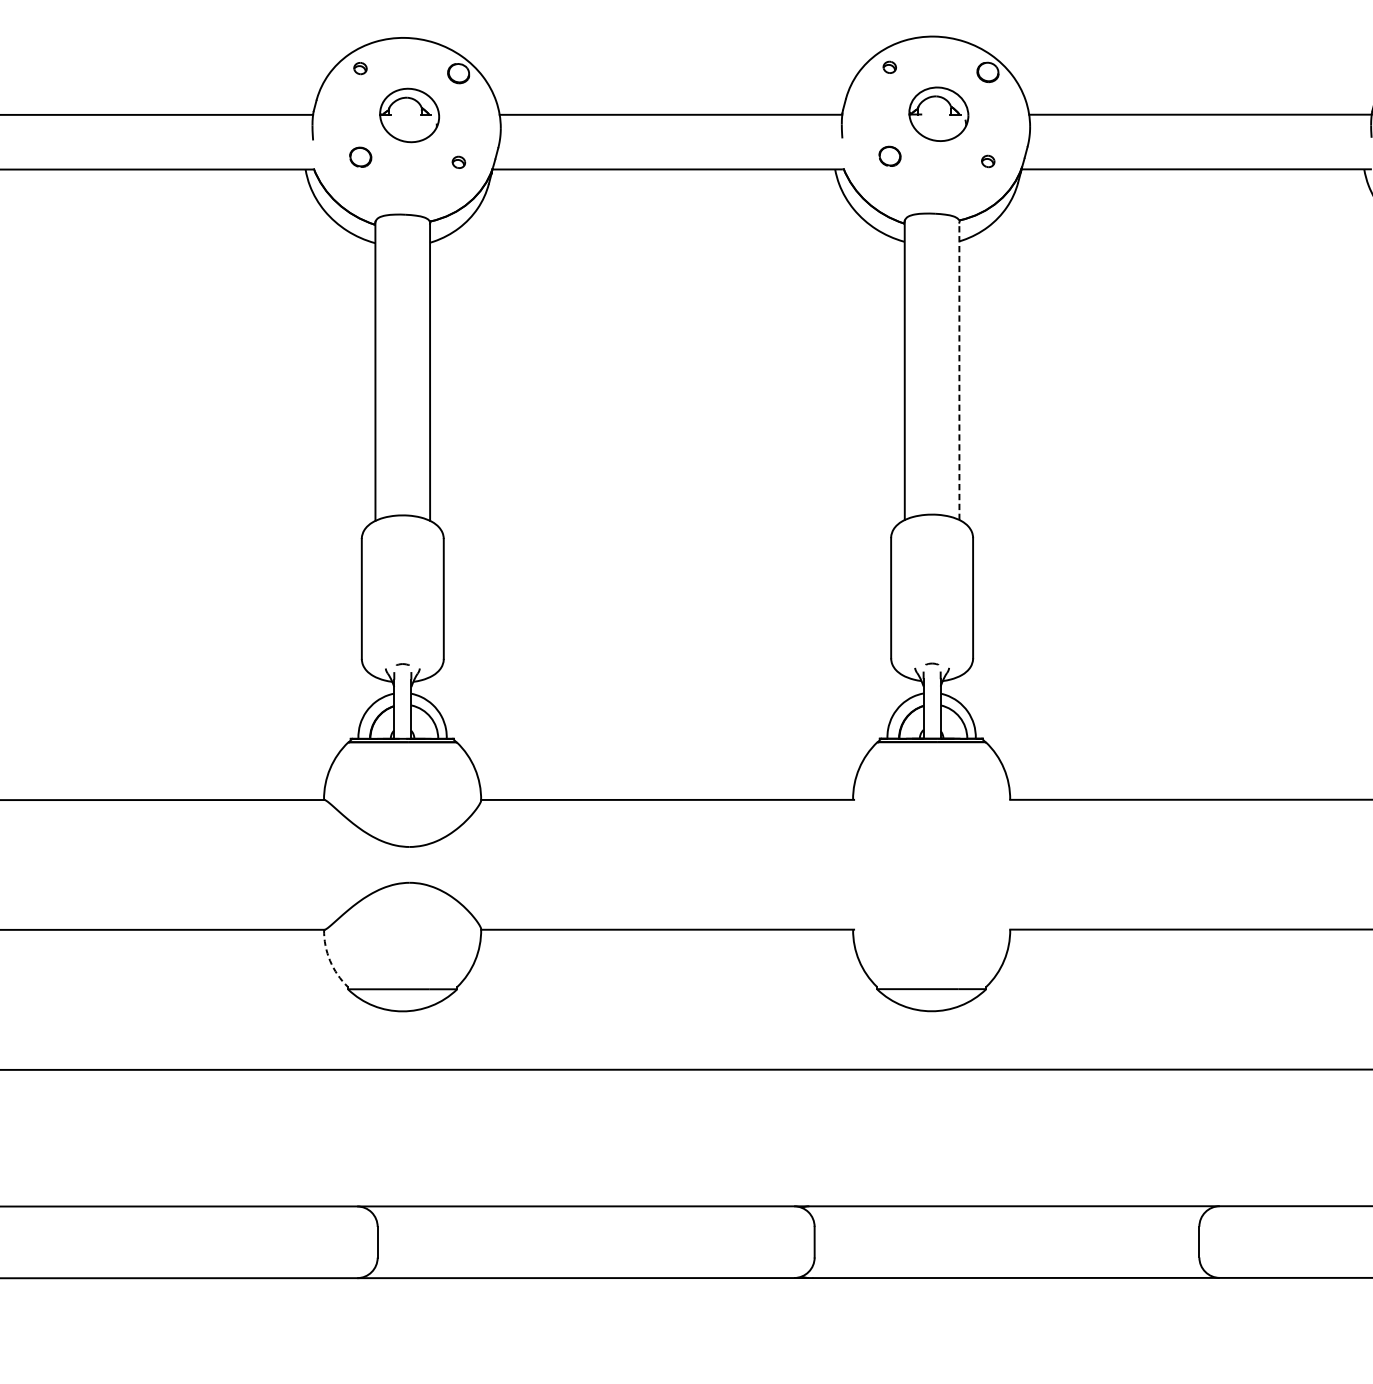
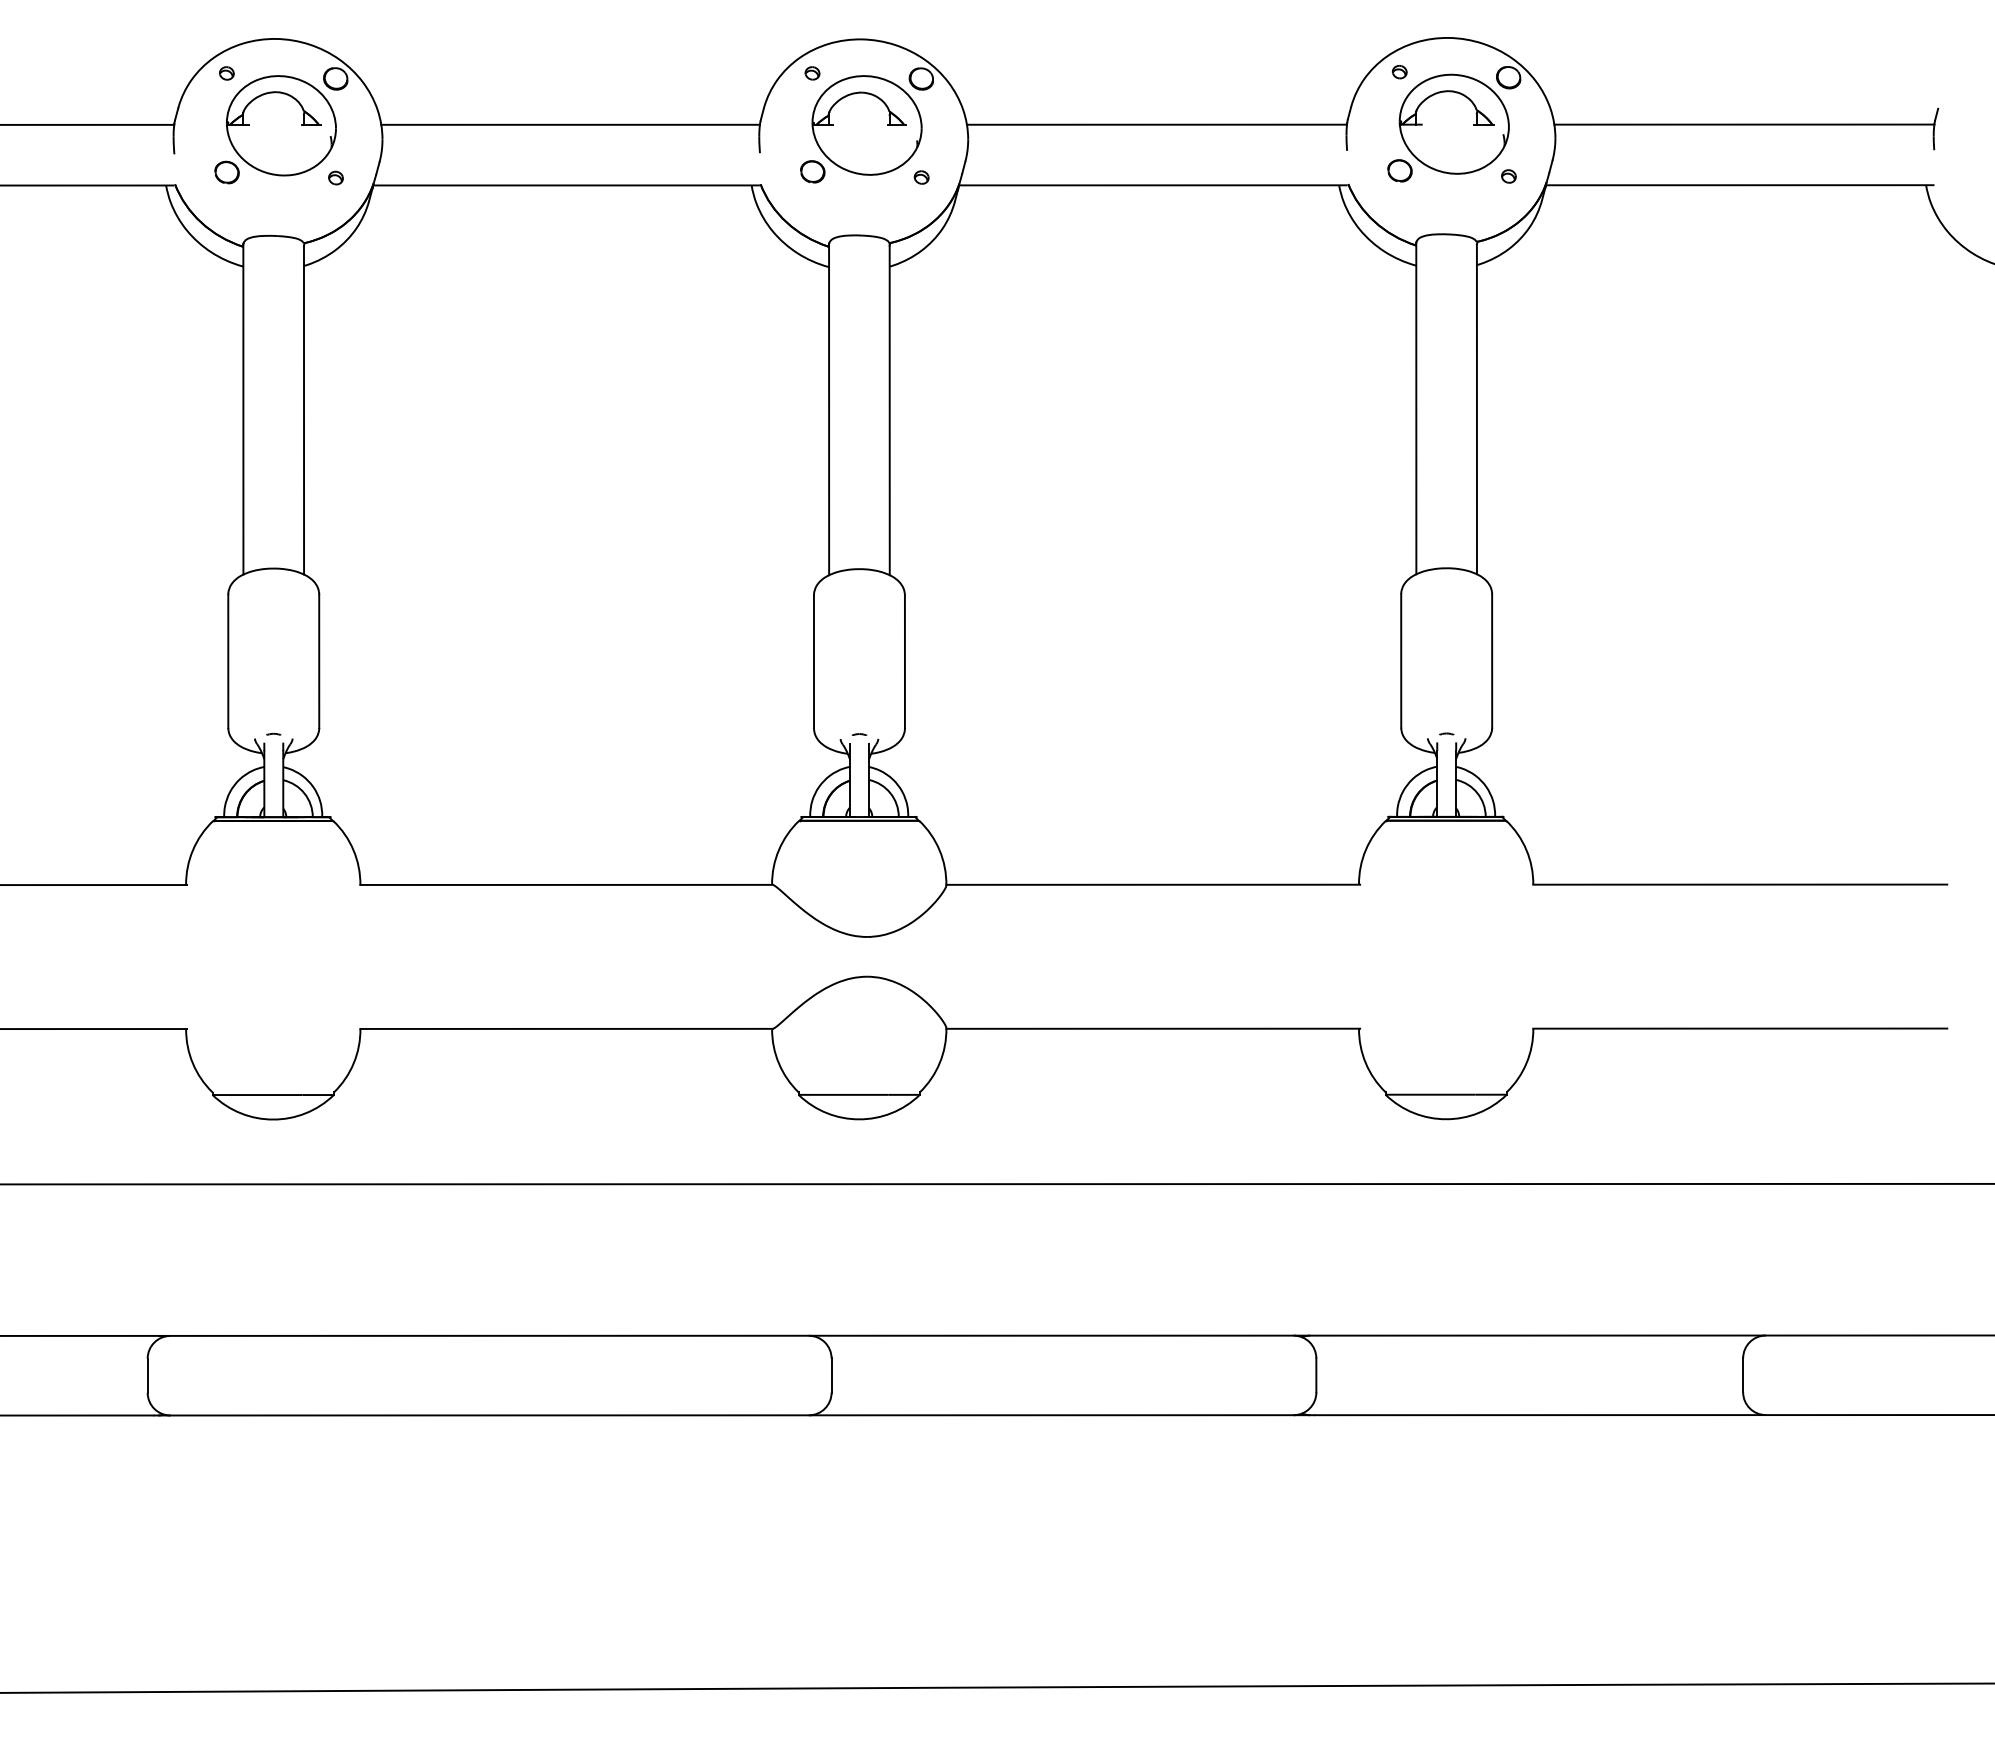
part: (938, 113) -> (1453, 123), size x1.67
part: (409, 115) -> (866, 125), size x1.67
line: (959, 371) -> (1476, 409), dashed -> solid
arc: (329, 961) -> (778, 1063), dashed -> solid

